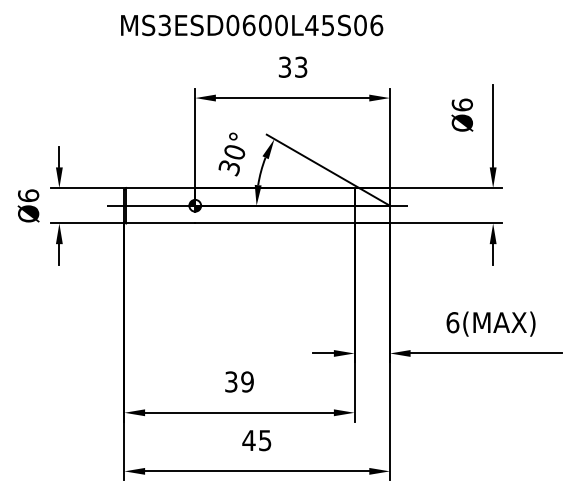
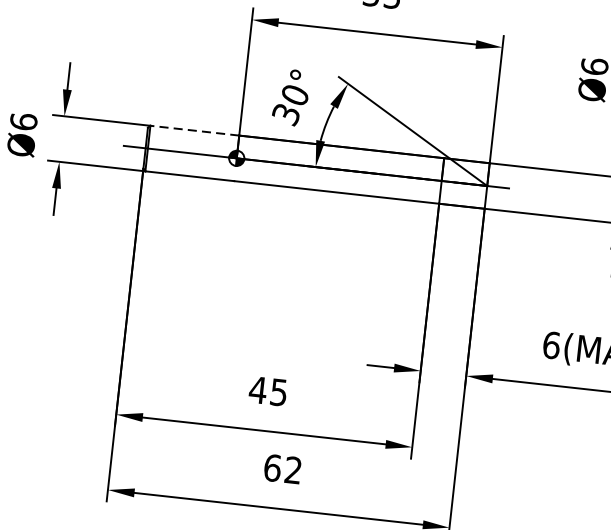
line: (160, 188) -> (194, 131), solid -> dashed
text: (238, 381) -> (267, 390), 39 -> 45
text: (256, 440) -> (282, 469), 45 -> 62

